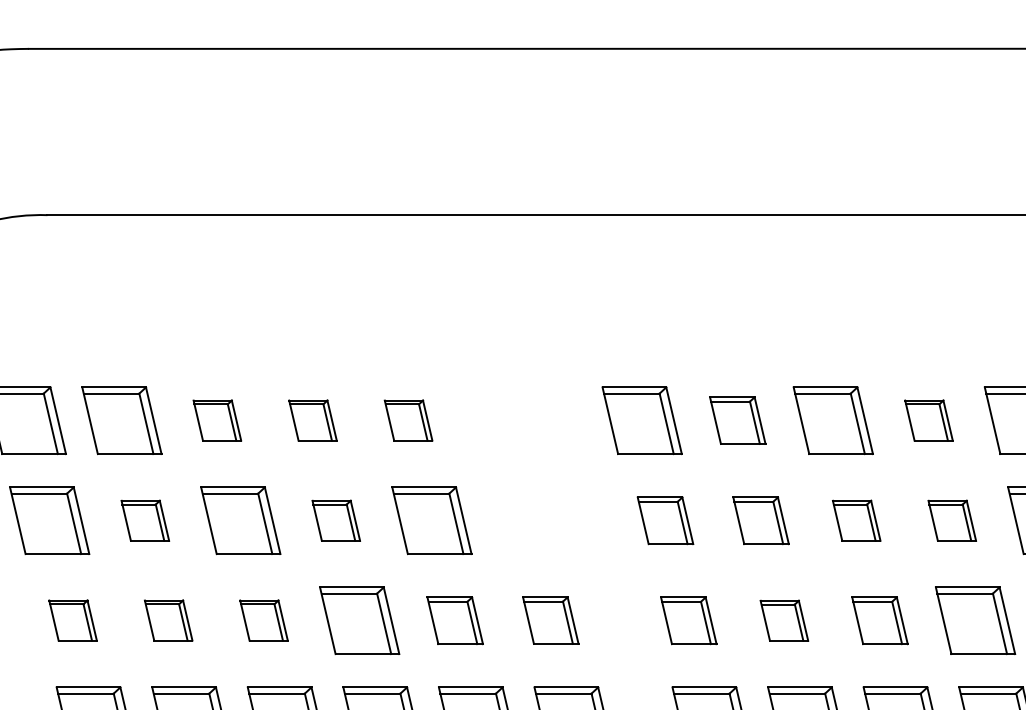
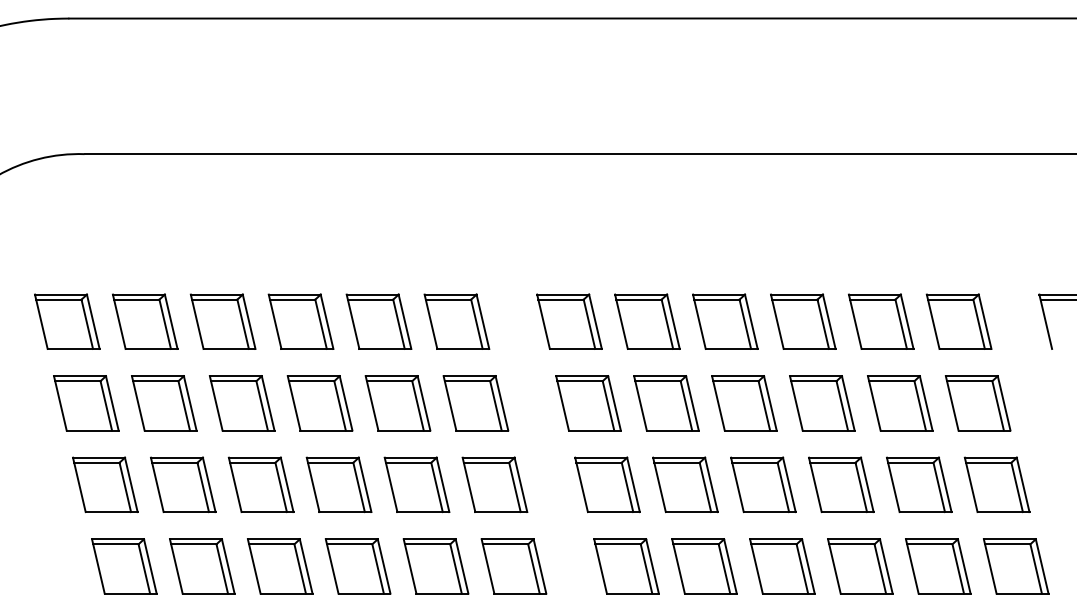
part: (216, 420) -> (222, 321), size x1.67
part: (312, 420) -> (300, 321), size x1.67
part: (407, 420) -> (378, 321), size x1.67
part: (503, 420) -> (456, 321), added
part: (737, 420) -> (647, 321), size x1.43
part: (929, 420) -> (803, 321), size x1.67
part: (145, 520) -> (164, 403), size x1.67
part: (335, 520) -> (319, 403), size x1.67
part: (526, 520) -> (475, 403), added
part: (665, 520) -> (588, 403), size x1.43
part: (761, 520) -> (666, 403), size x1.43
part: (856, 520) -> (744, 403), size x1.67
part: (952, 520) -> (822, 403), size x1.67
part: (73, 620) -> (105, 484), size x1.67
part: (168, 620) -> (183, 484), size x1.67
part: (263, 620) -> (260, 484), size x1.67
part: (454, 620) -> (416, 484), size x1.43
part: (550, 620) -> (494, 484), size x1.43
part: (688, 620) -> (607, 484), size x1.43
part: (784, 620) -> (685, 484), size x1.67
part: (880, 620) -> (763, 484), size x1.43

